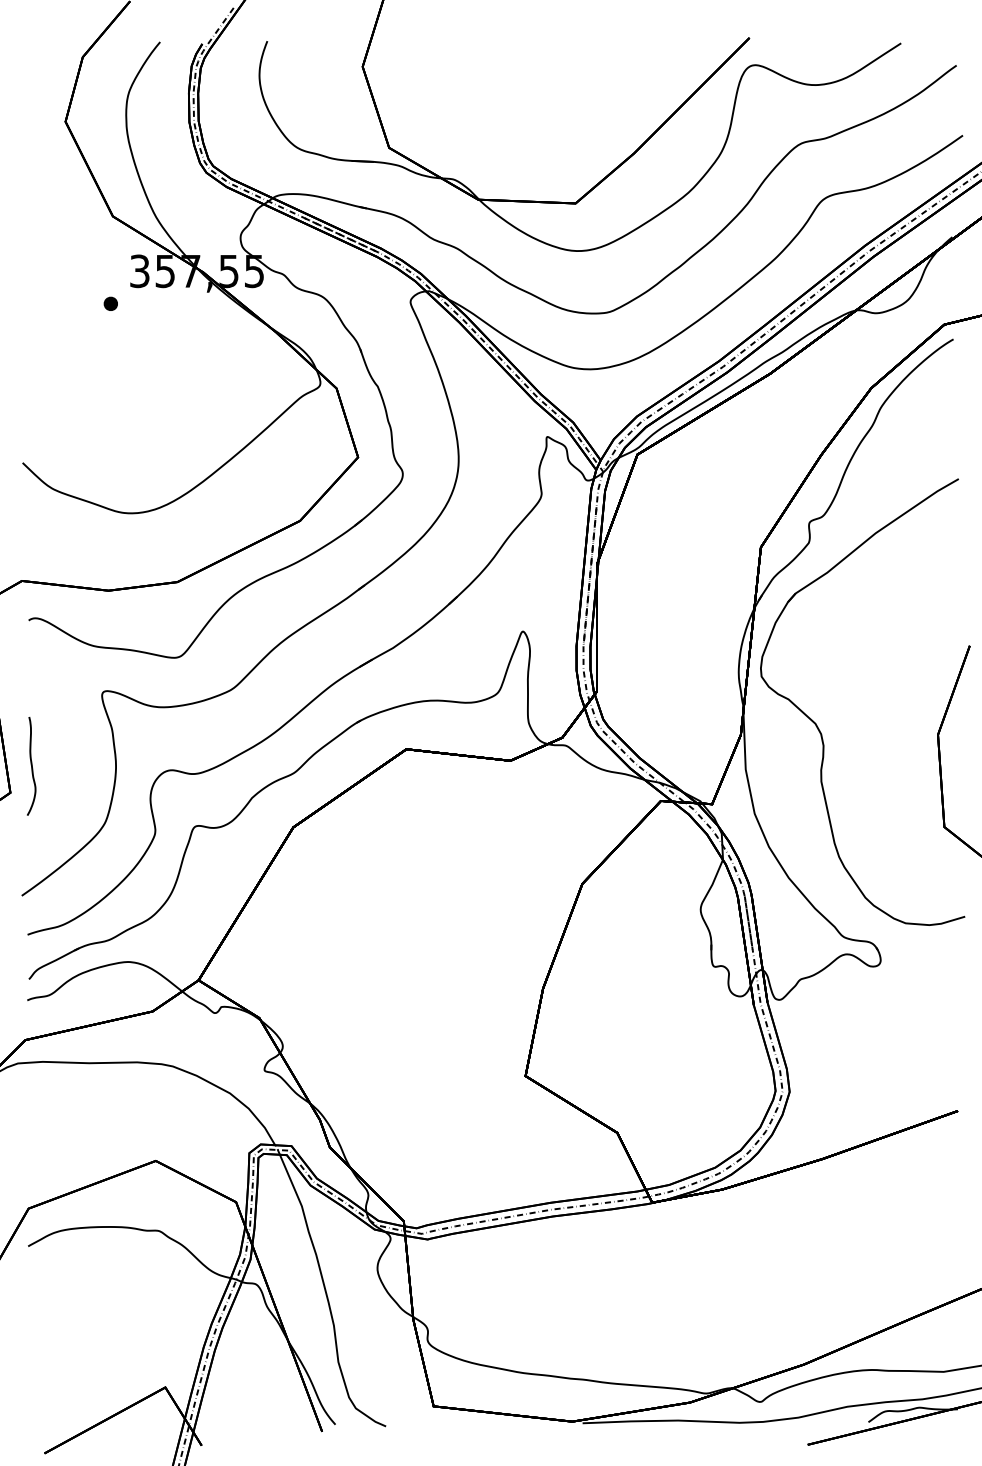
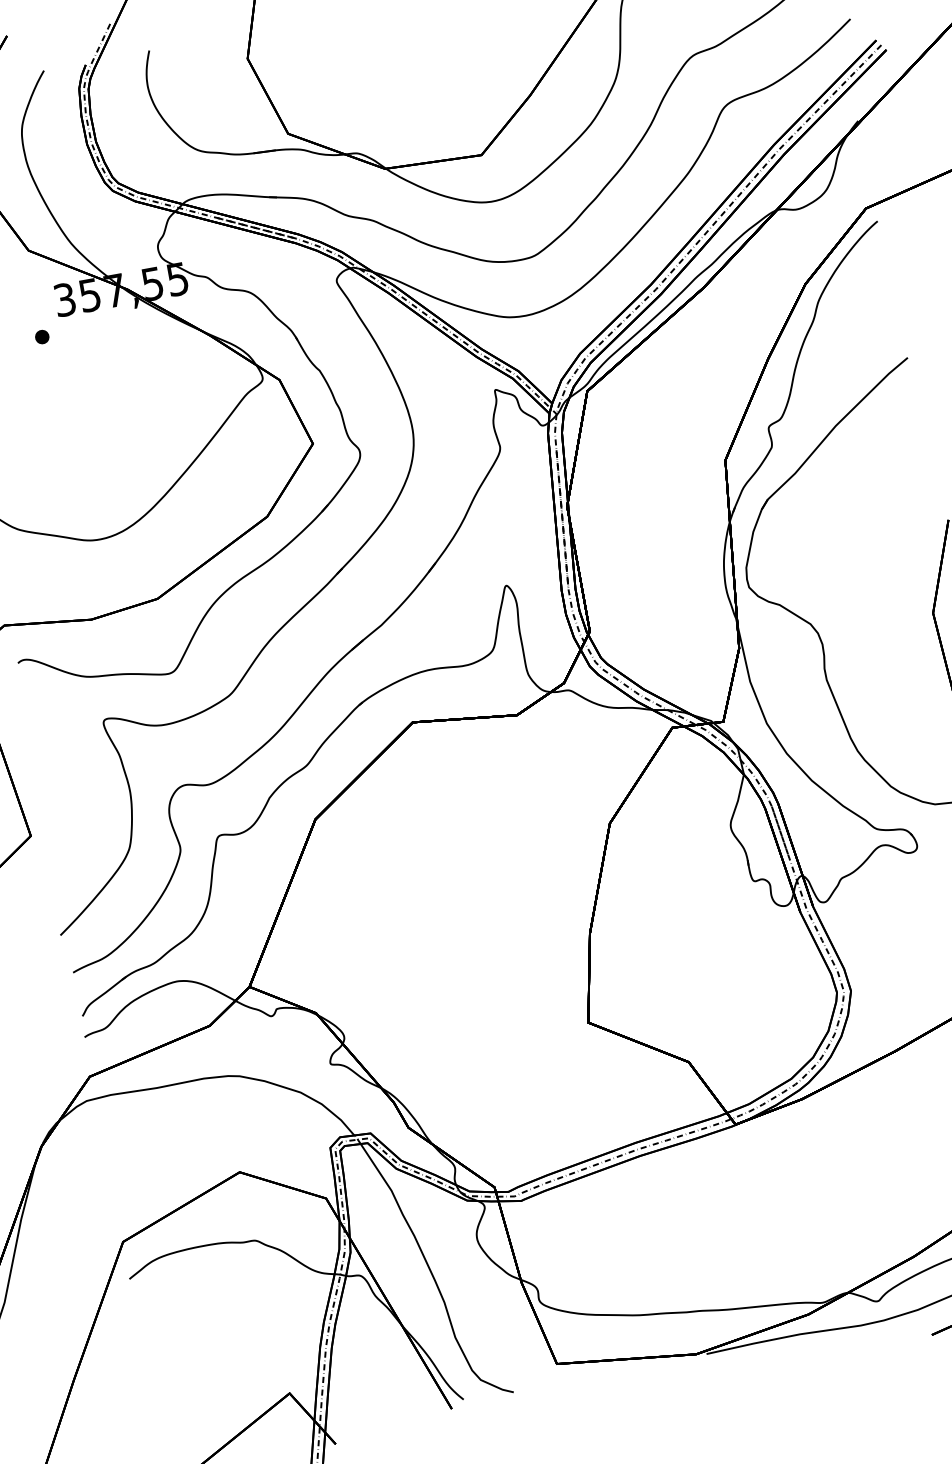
curve: (31, 766) -> (46, 806), removed

